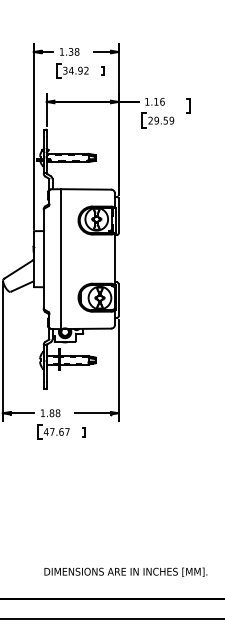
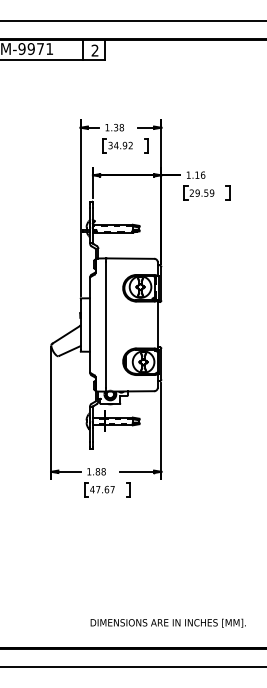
part: (103, 70) -> (146, 145), size x1.67
part: (188, 105) -> (227, 192), moved
part: (84, 431) -> (128, 489), size x1.67

